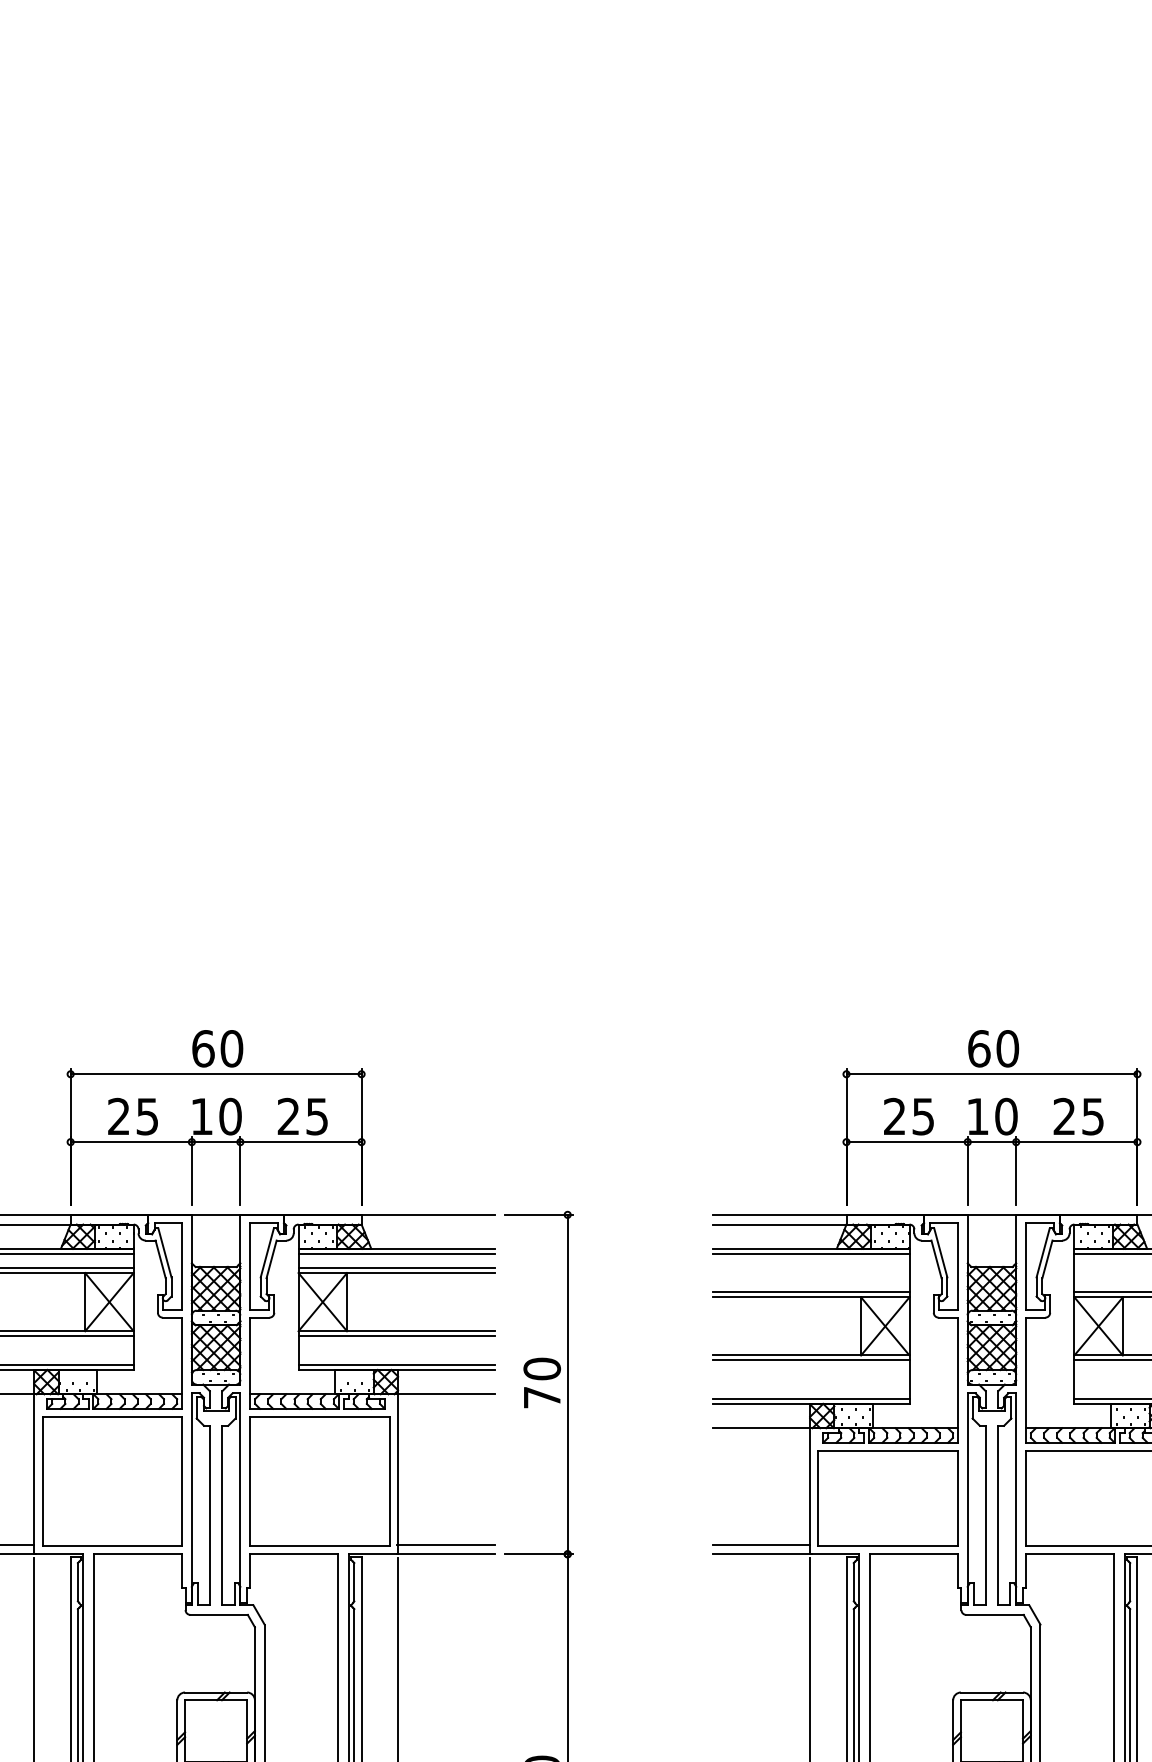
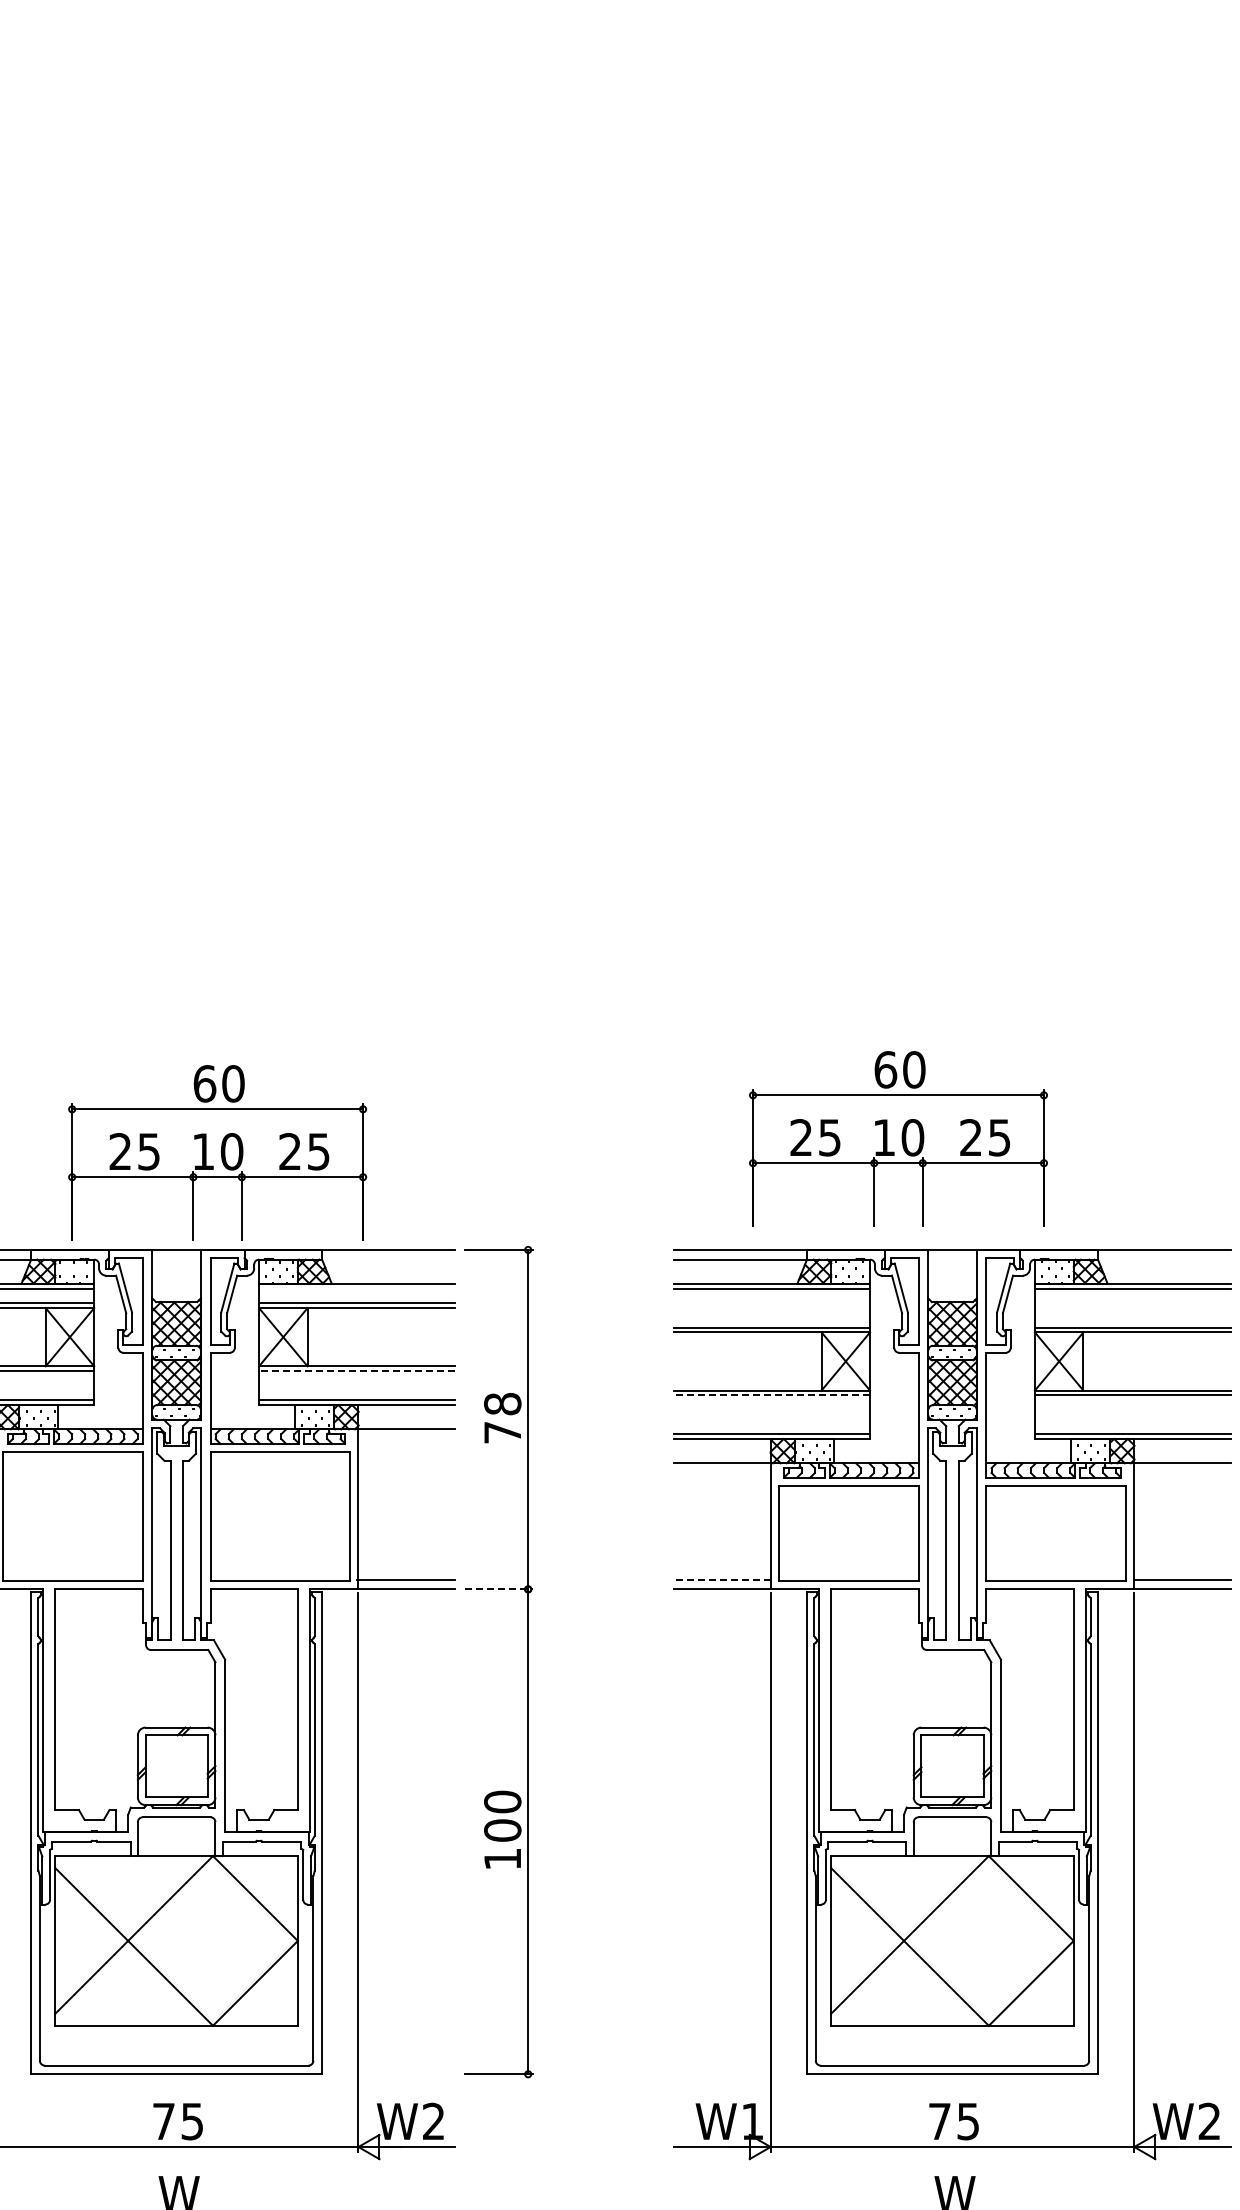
part: (215, 1117) -> (217, 1152), moved
part: (991, 1117) -> (898, 1138), moved
line: (396, 1253) -> (357, 1288), removed
line: (395, 1336) -> (356, 1371), solid -> dashed
line: (810, 1360) -> (771, 1395), solid -> dashed
text: (541, 1368) -> (502, 1403), 70 -> 78
line: (760, 1544) -> (721, 1579), solid -> dashed
line: (538, 1554) -> (499, 1589), solid -> dashed

